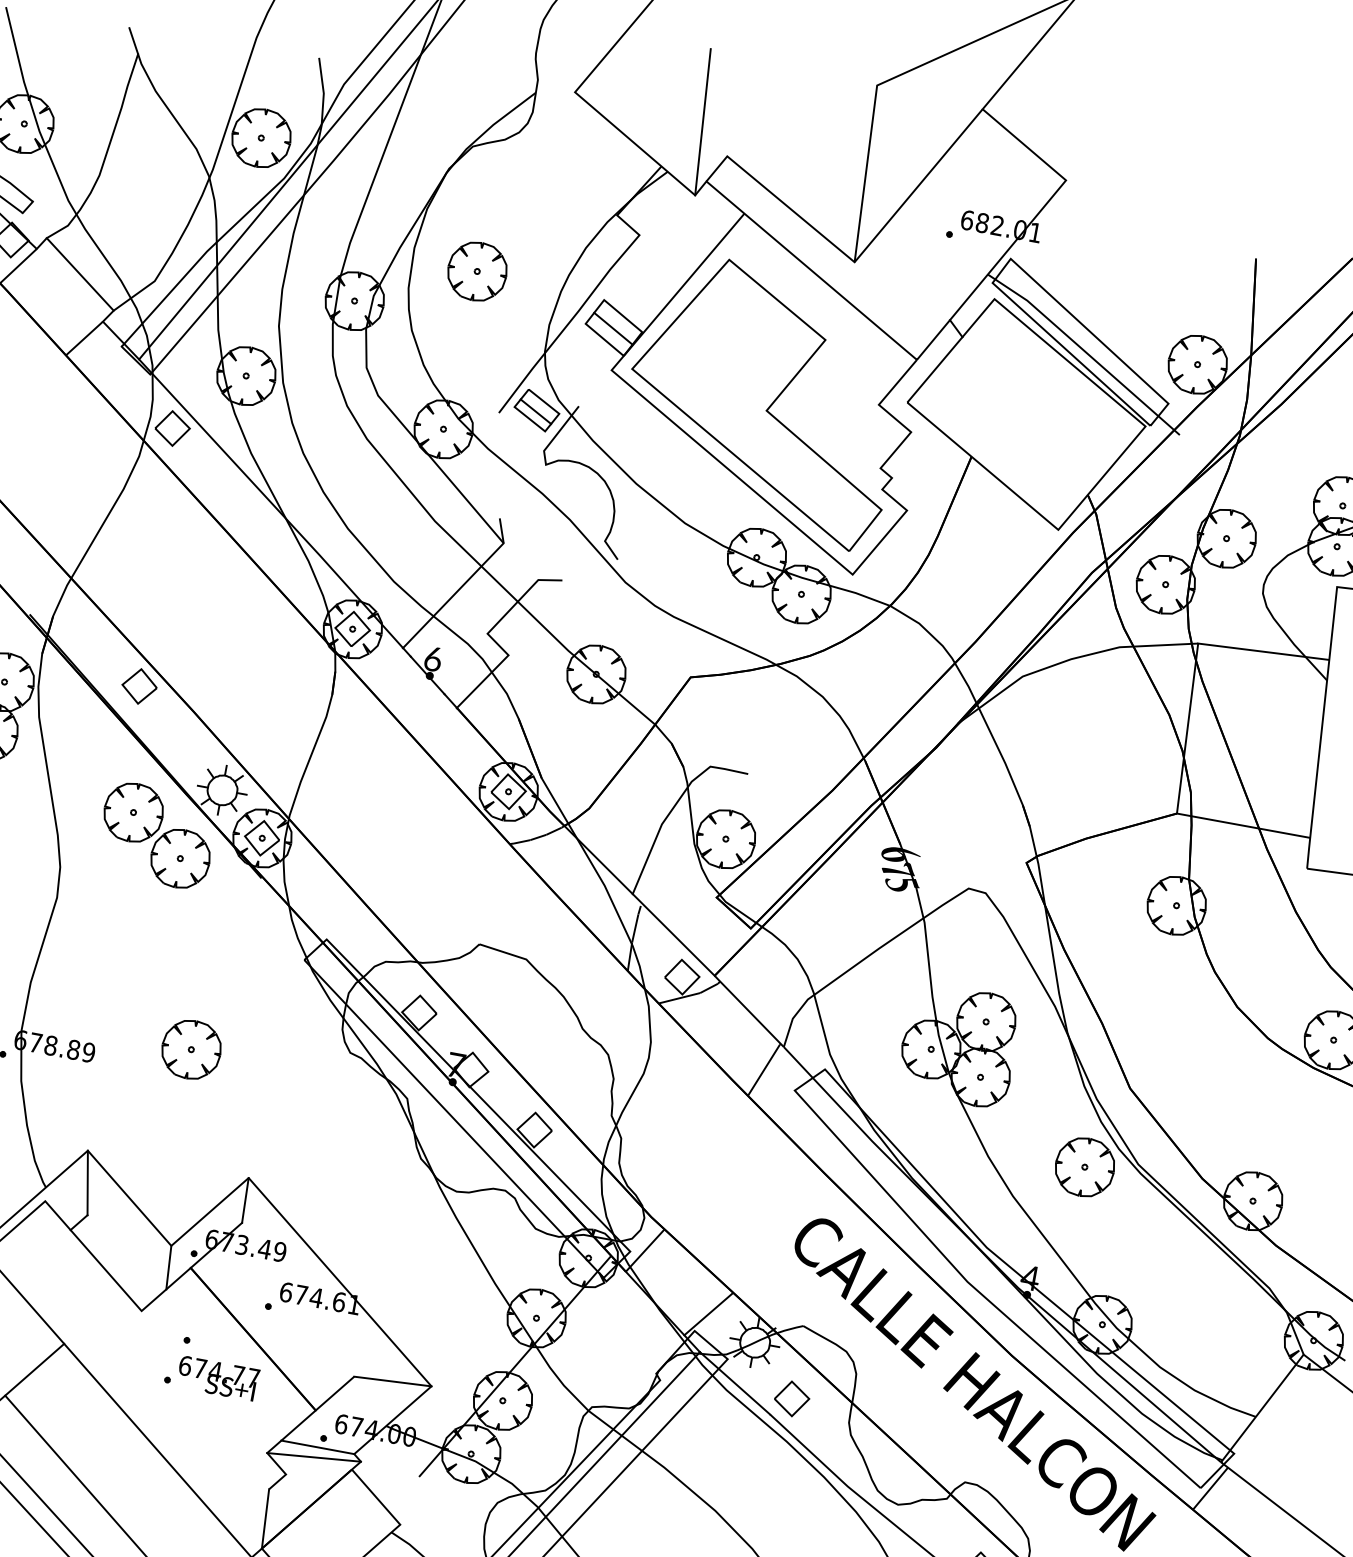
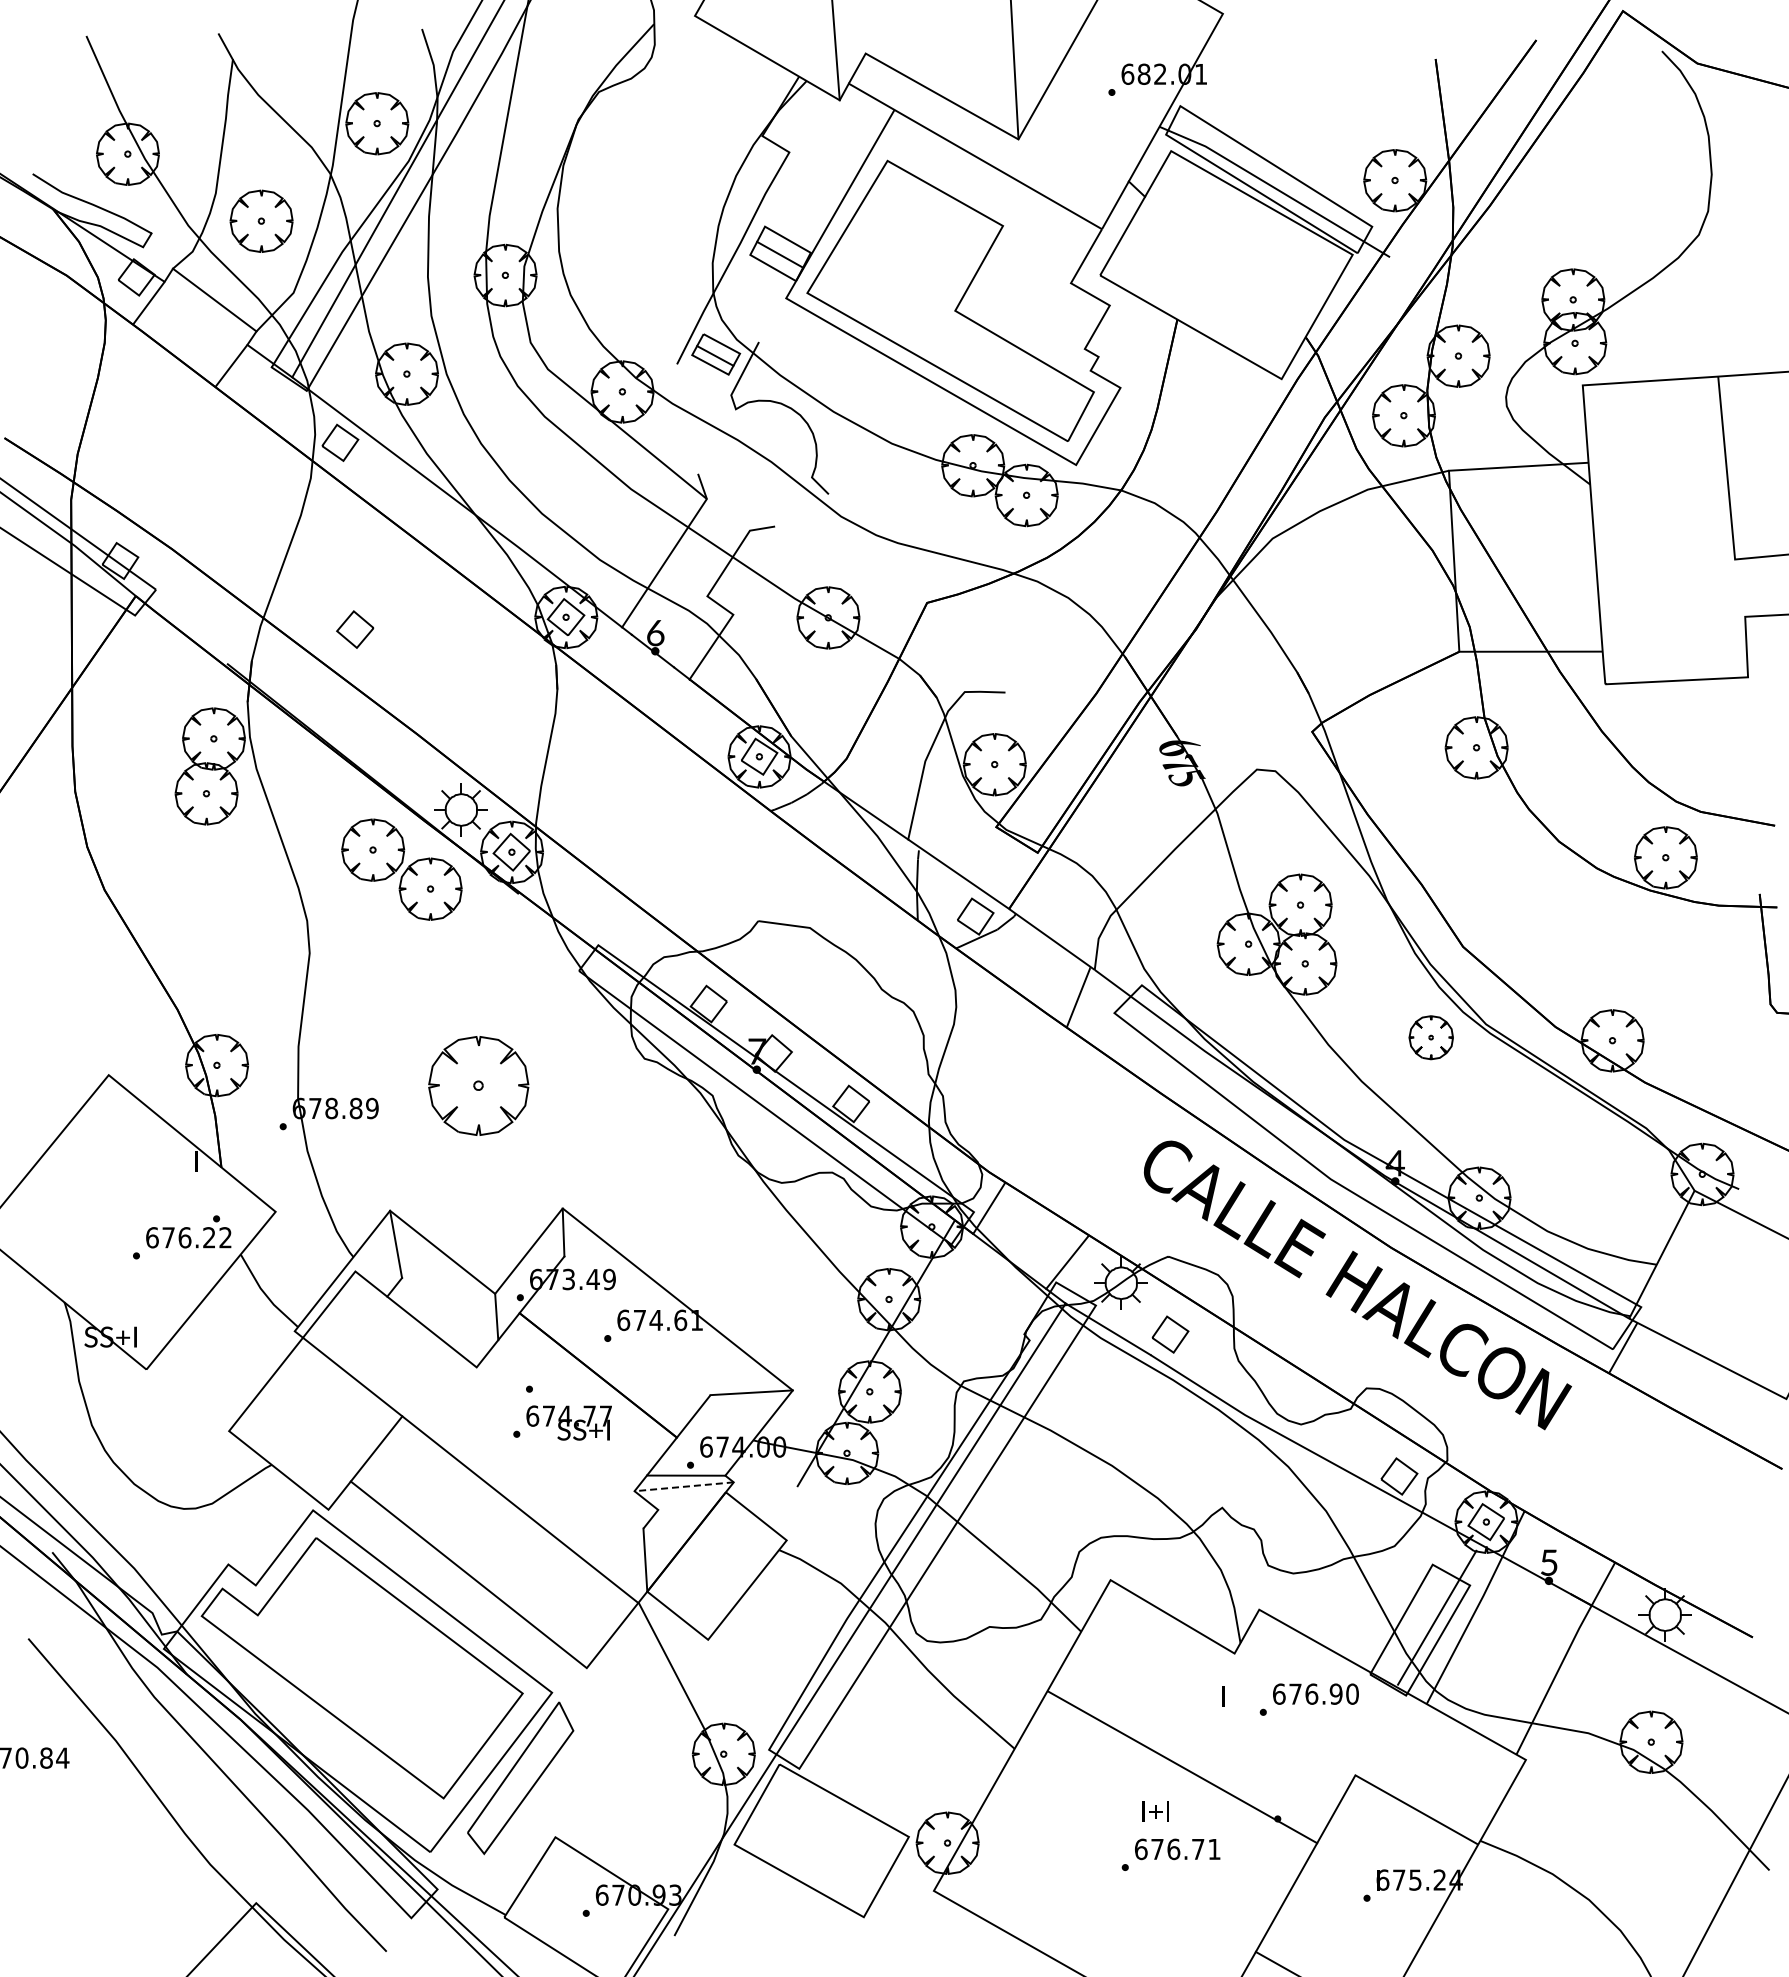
part: (477, 270) -> (261, 220), moved
part: (139, 686) -> (355, 629), moved
part: (191, 1049) -> (478, 1085), size x1.6
part: (1085, 1167) -> (1431, 1037), size x0.7
line: (314, 1457) -> (684, 1486), solid -> dashed

